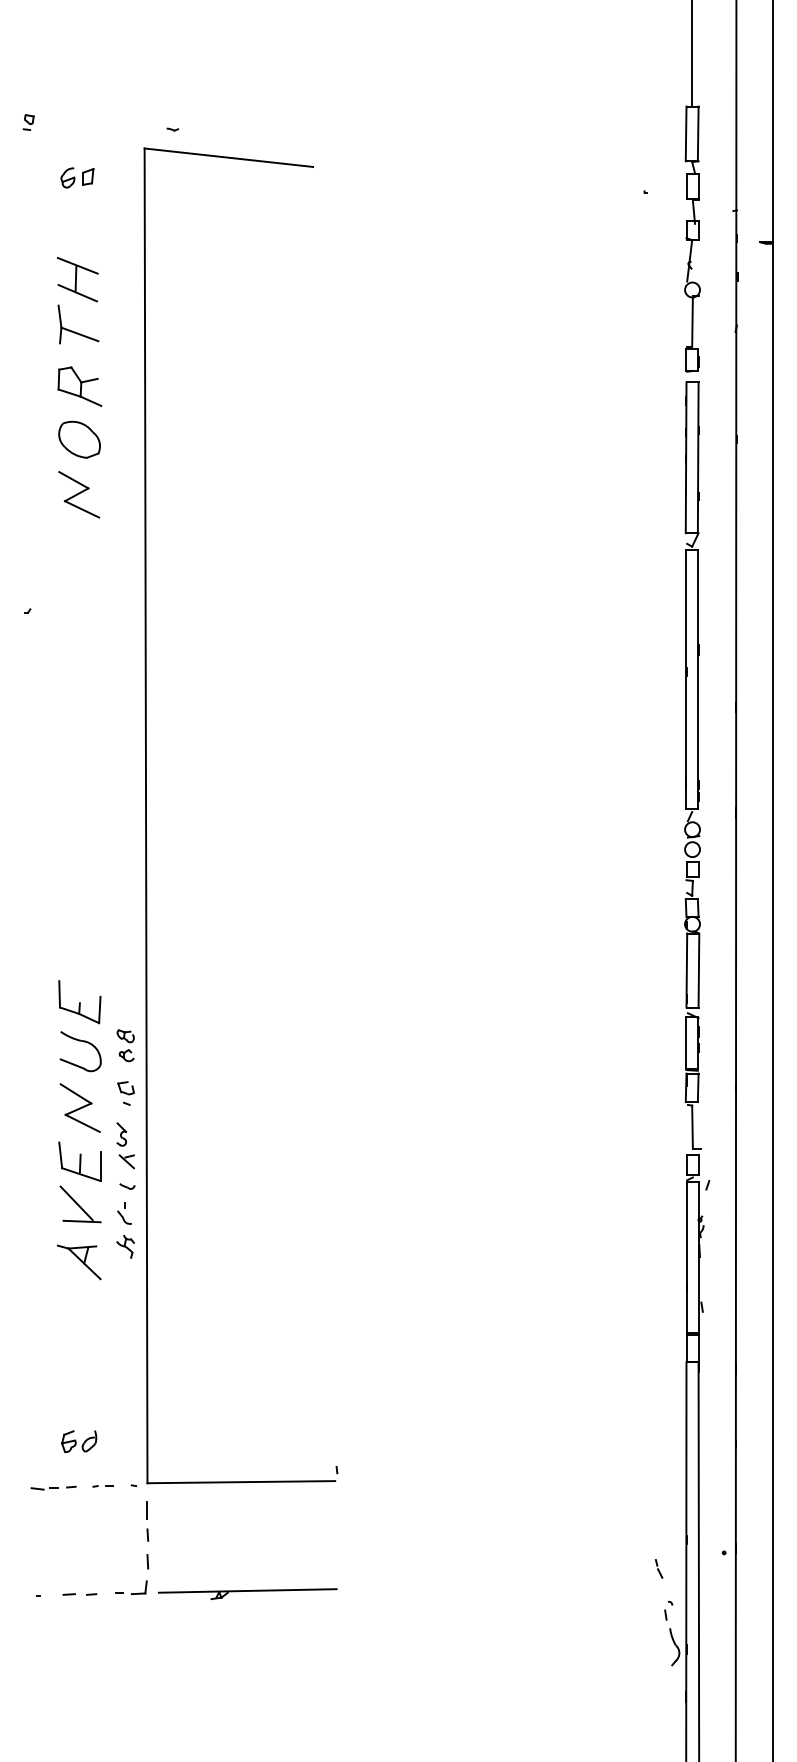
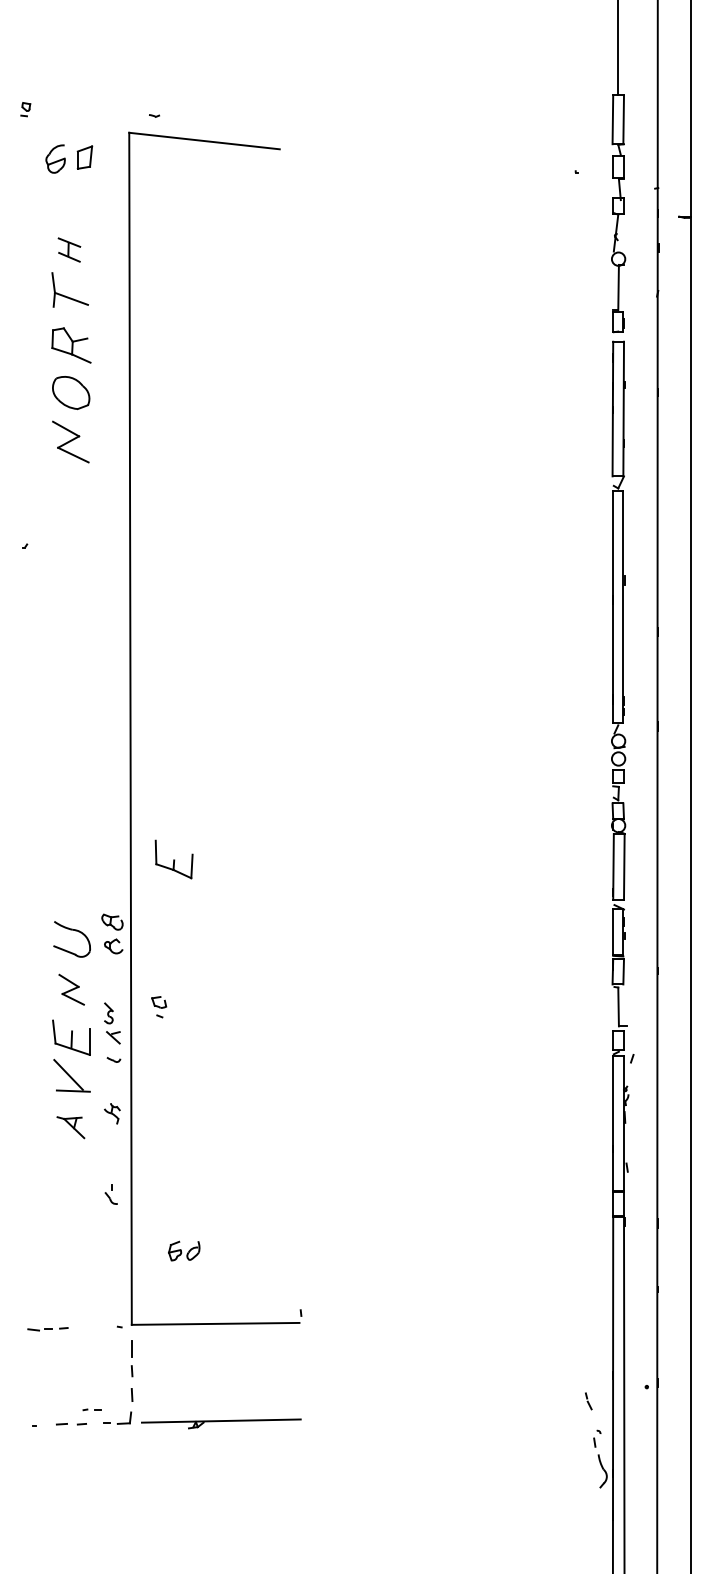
part: (77, 177) -> (69, 158), size x1.6
part: (77, 279) -> (69, 249), size x0.6
part: (79, 1002) -> (173, 859), moved
part: (125, 1045) -> (112, 933), size x1.4
part: (125, 1093) -> (158, 1007), moved
part: (79, 1107) -> (71, 989), size x0.7
part: (124, 1213) -> (111, 1194), moved
part: (79, 1262) -> (71, 1127), size x0.7
part: (79, 1441) -> (184, 1250), moved
part: (102, 1486) -> (91, 1409), moved

